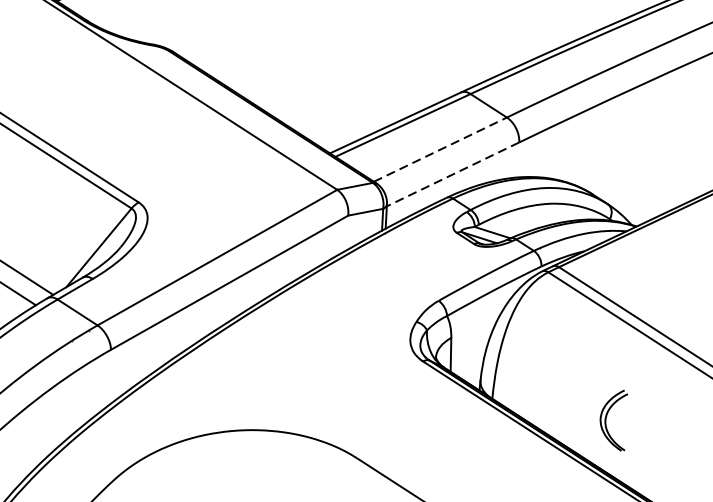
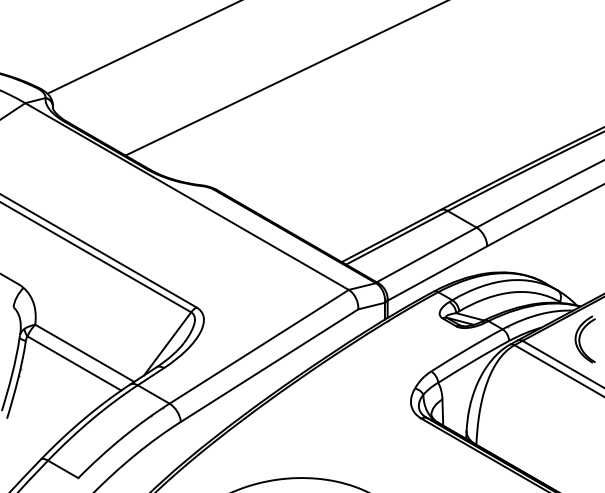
line: (440, 149) -> (426, 254), dashed -> solid
line: (453, 174) -> (437, 273), dashed -> solid
part: (612, 420) -> (584, 339), moved

